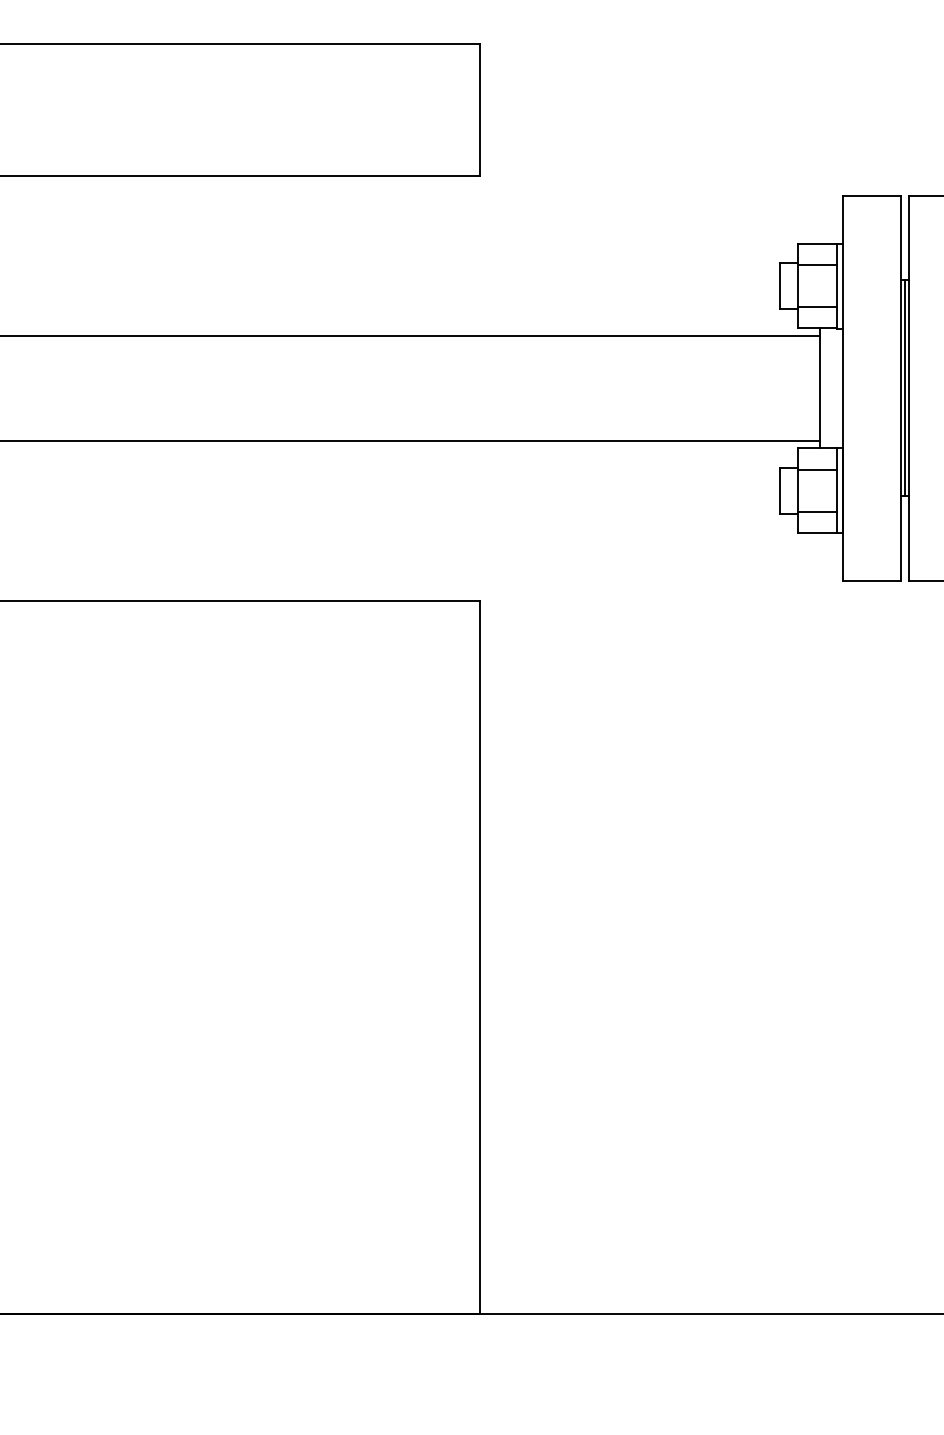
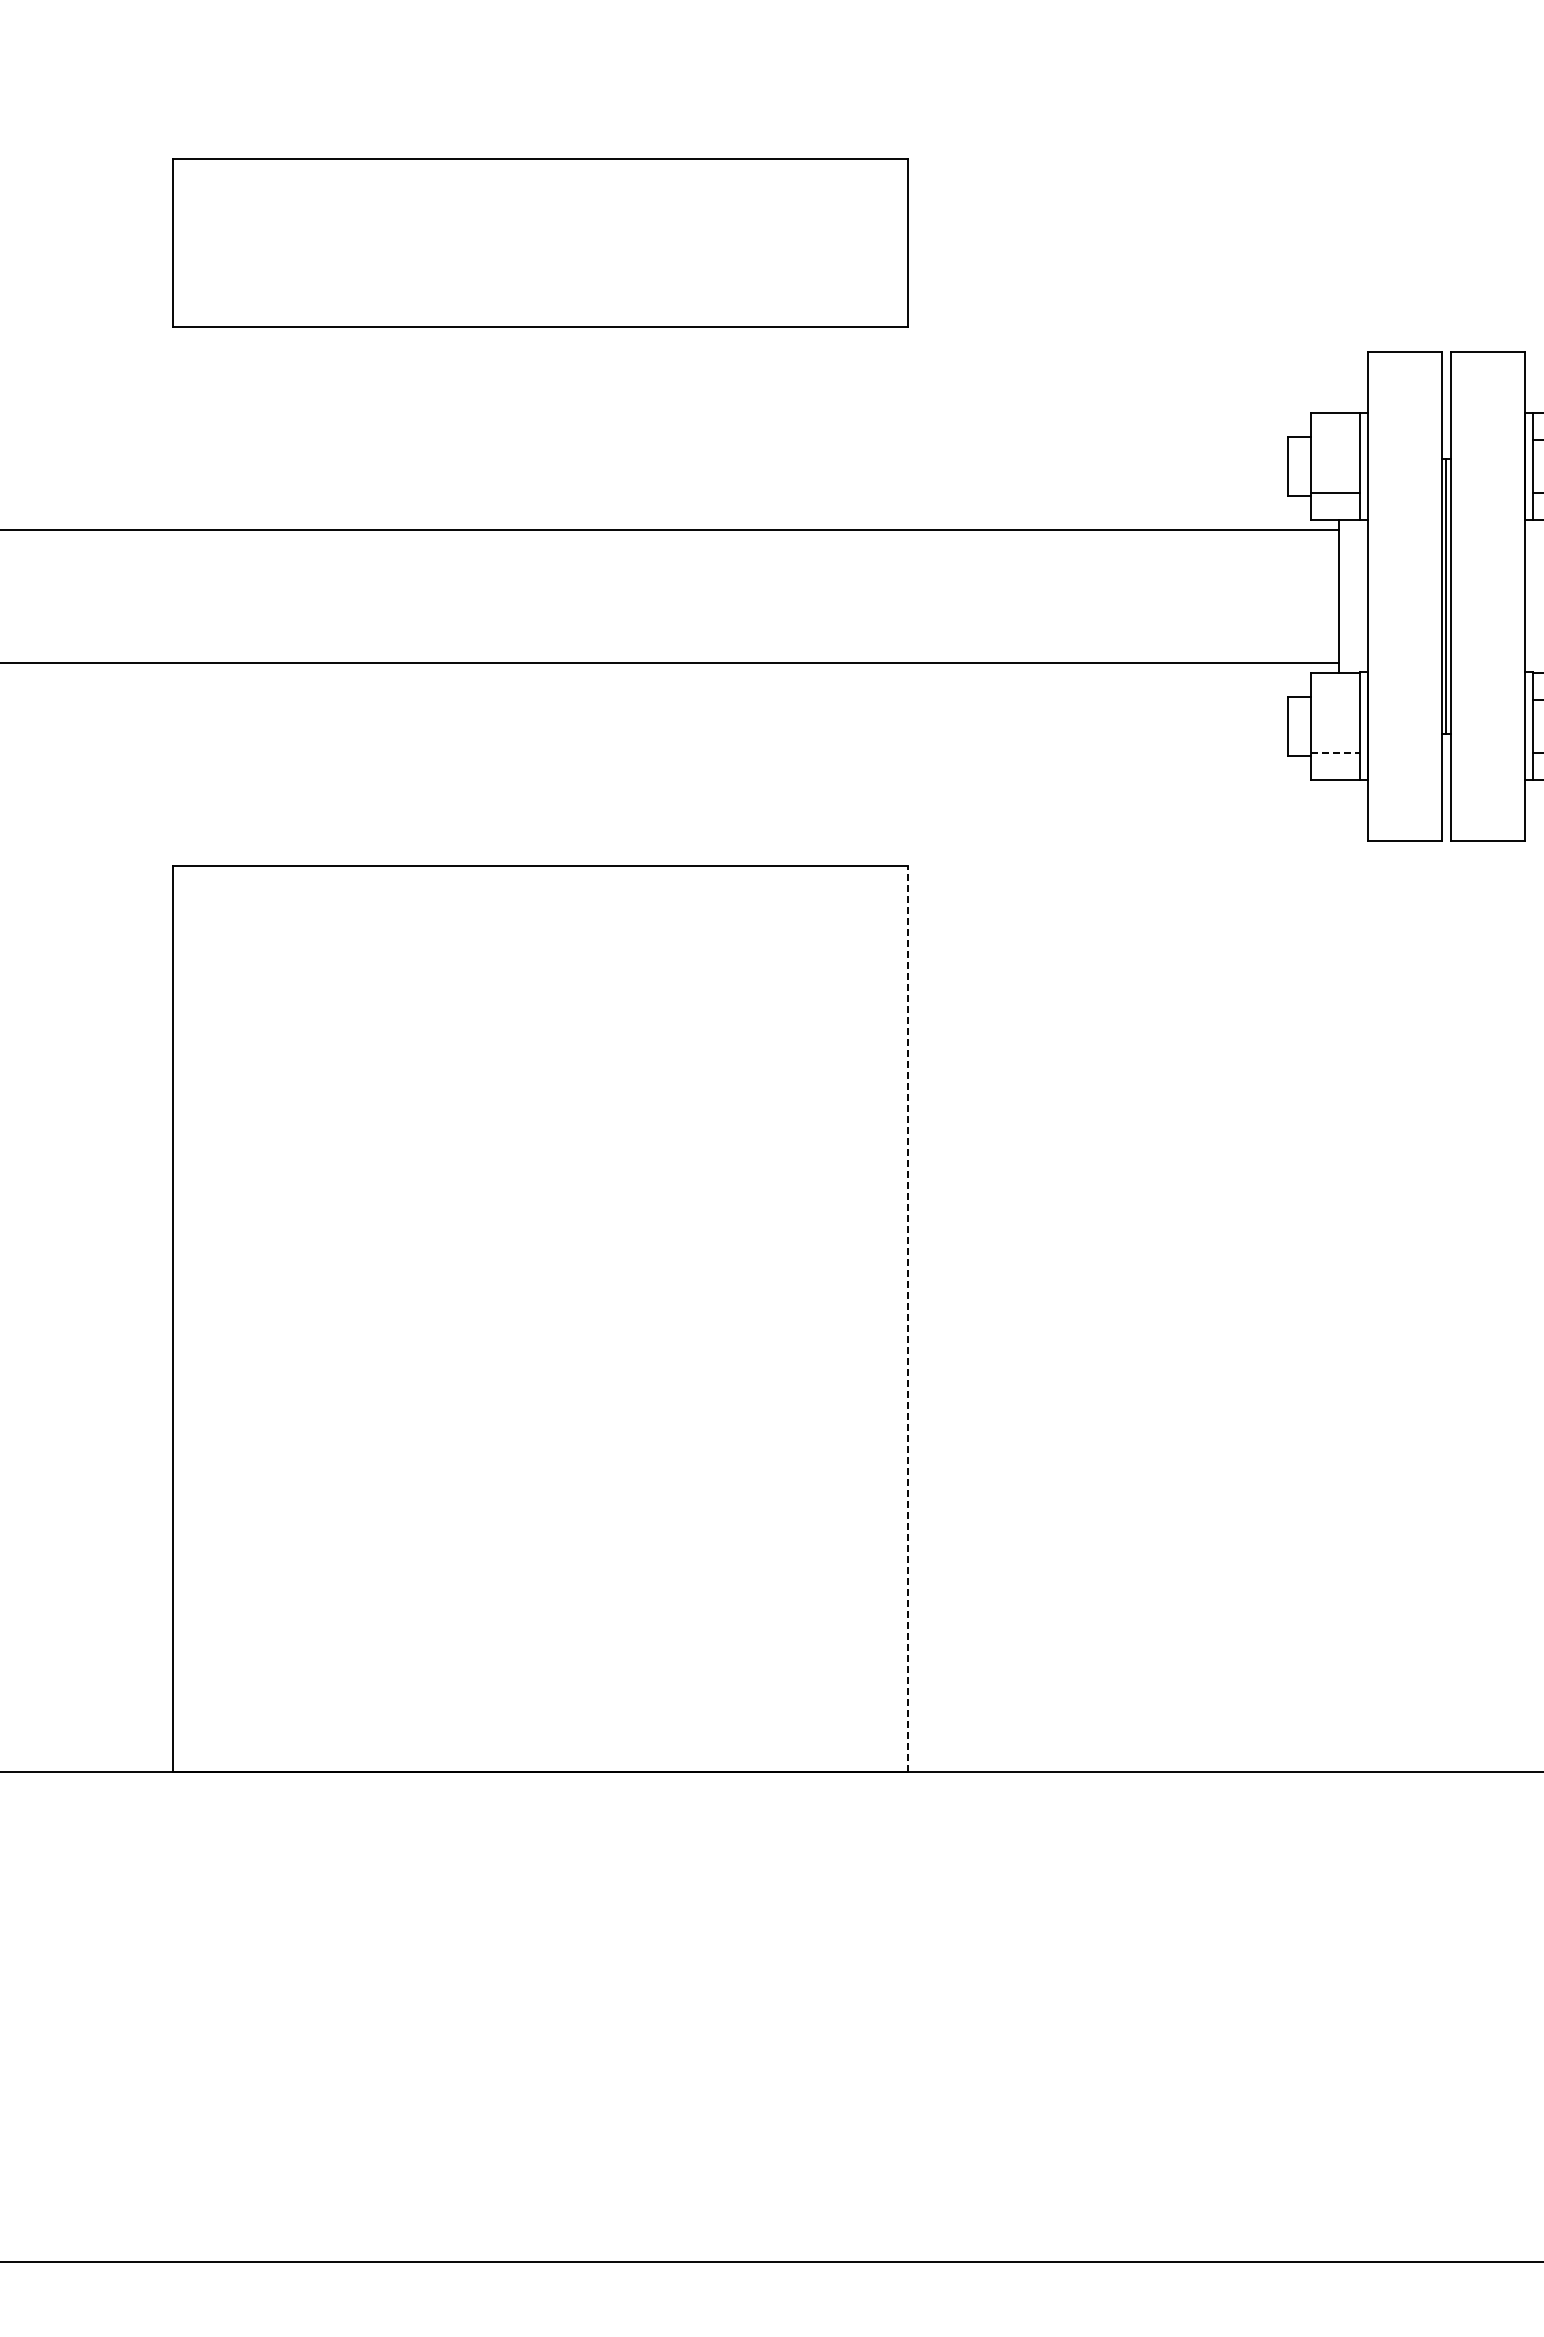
line: (817, 264) -> (1335, 439), removed
line: (817, 469) -> (1335, 699), removed
line: (818, 512) -> (1336, 753), solid -> dashed
line: (480, 956) -> (907, 1318), solid -> dashed

